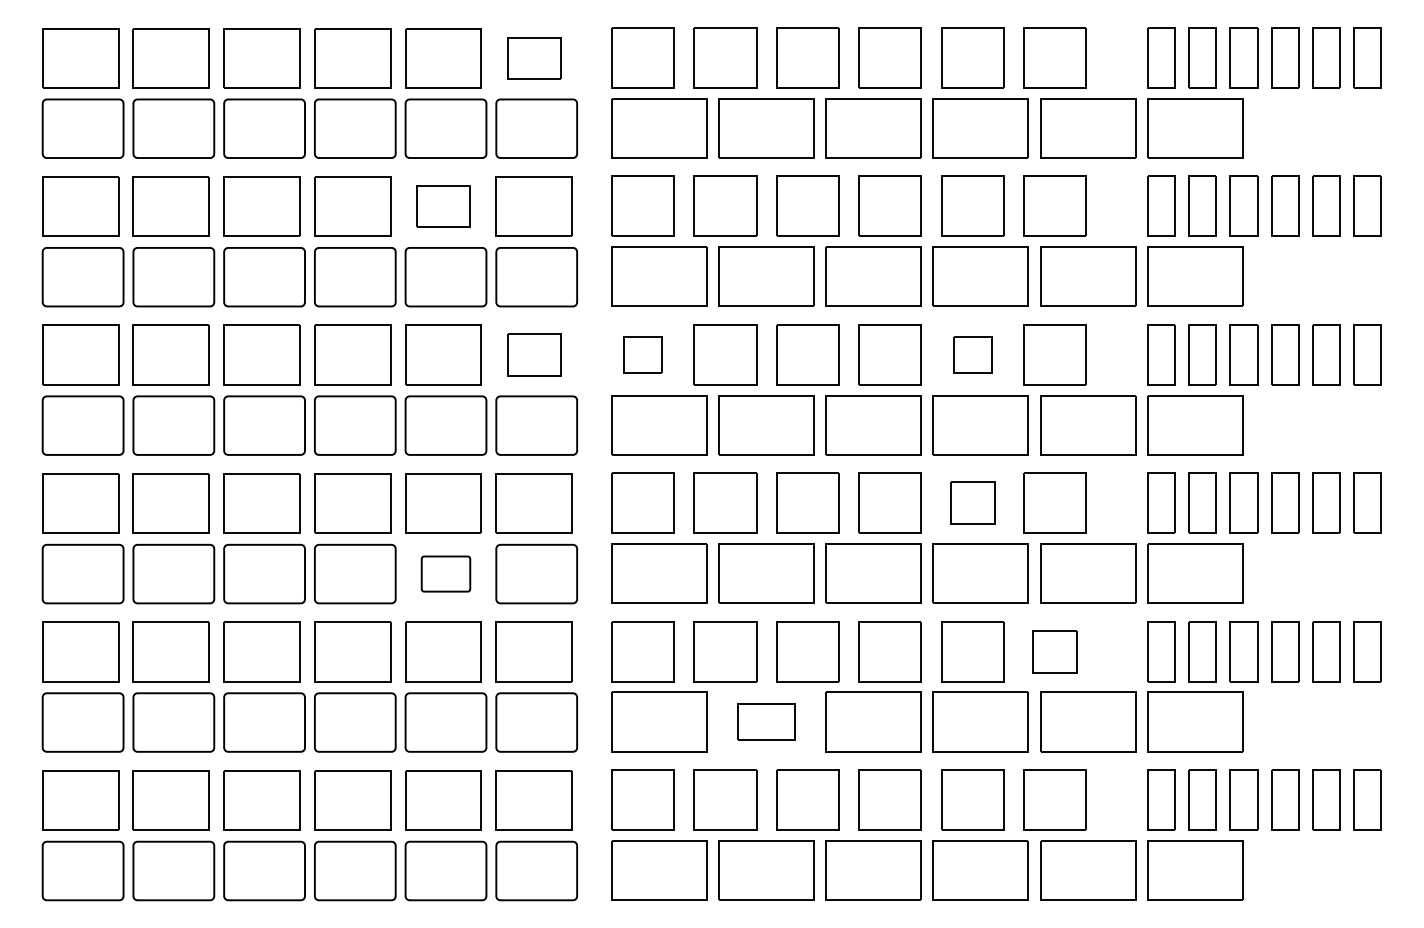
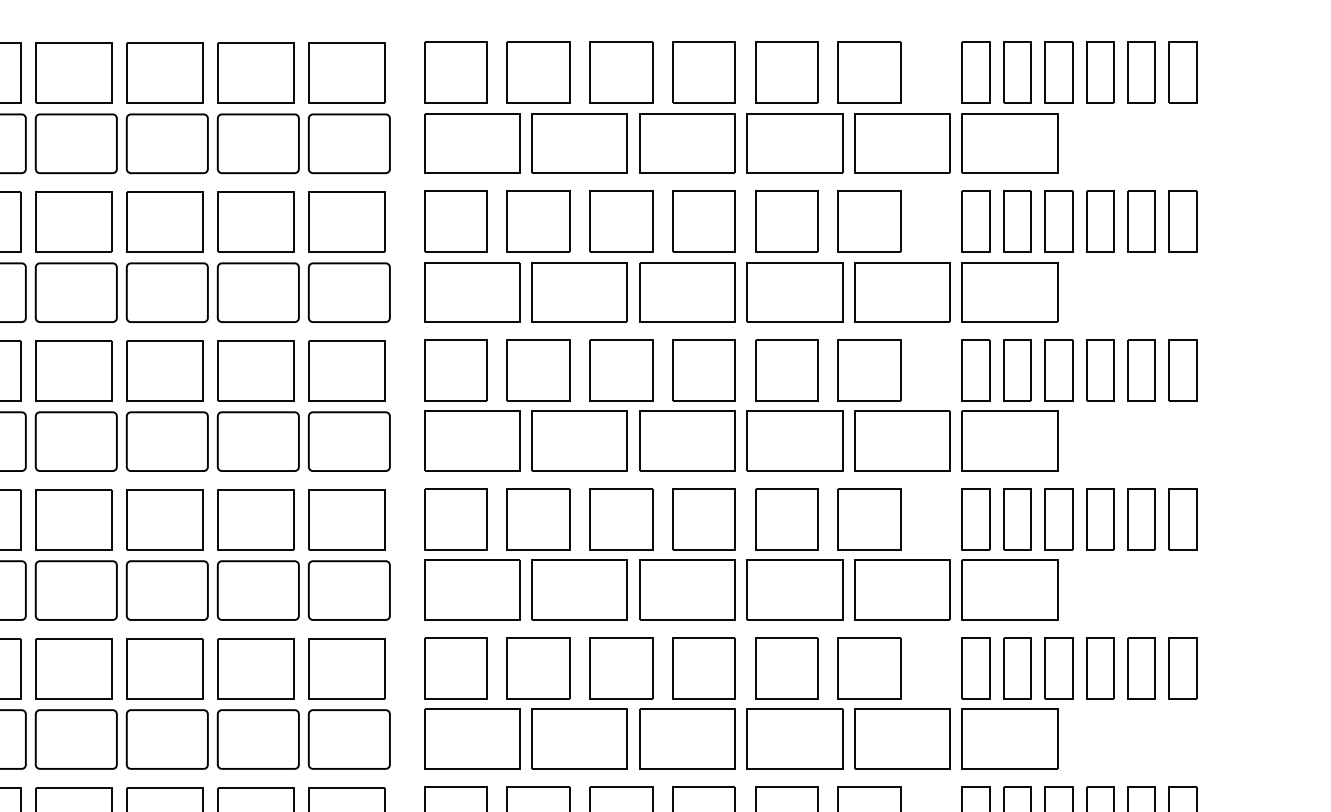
part: (533, 58) -> (346, 73), size x1.43
part: (443, 206) -> (255, 221), size x1.43
part: (533, 354) -> (346, 370), size x1.43
part: (642, 354) -> (455, 370), size x1.67
part: (972, 354) -> (786, 370), size x1.67
part: (972, 502) -> (786, 518), size x1.43
part: (445, 573) -> (257, 589), size x1.67
part: (1054, 651) -> (868, 668), size x1.43
part: (766, 721) -> (579, 738), size x1.67

